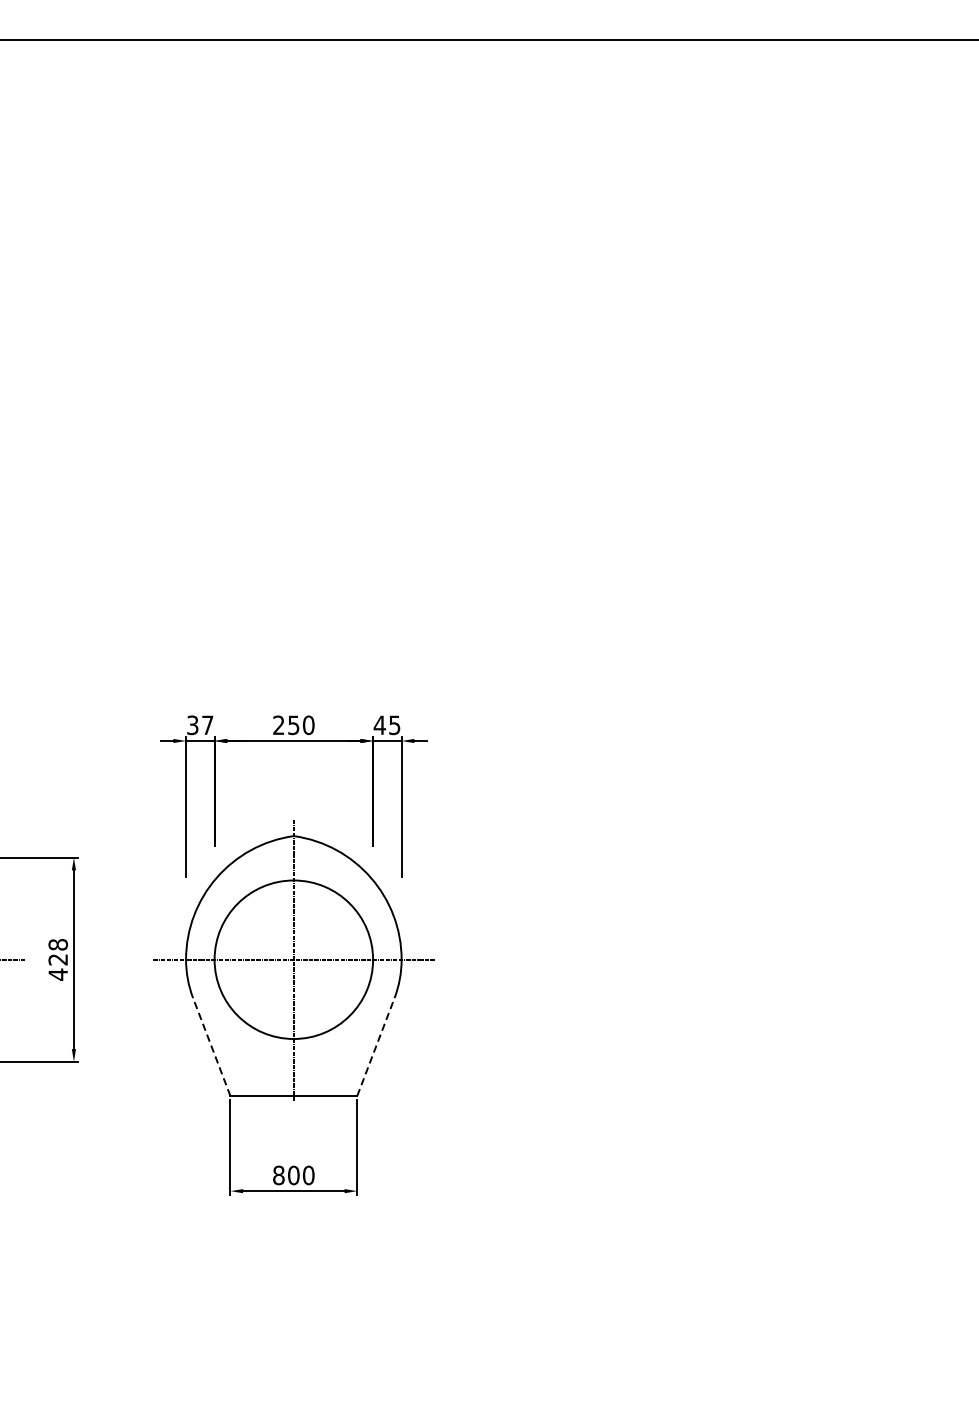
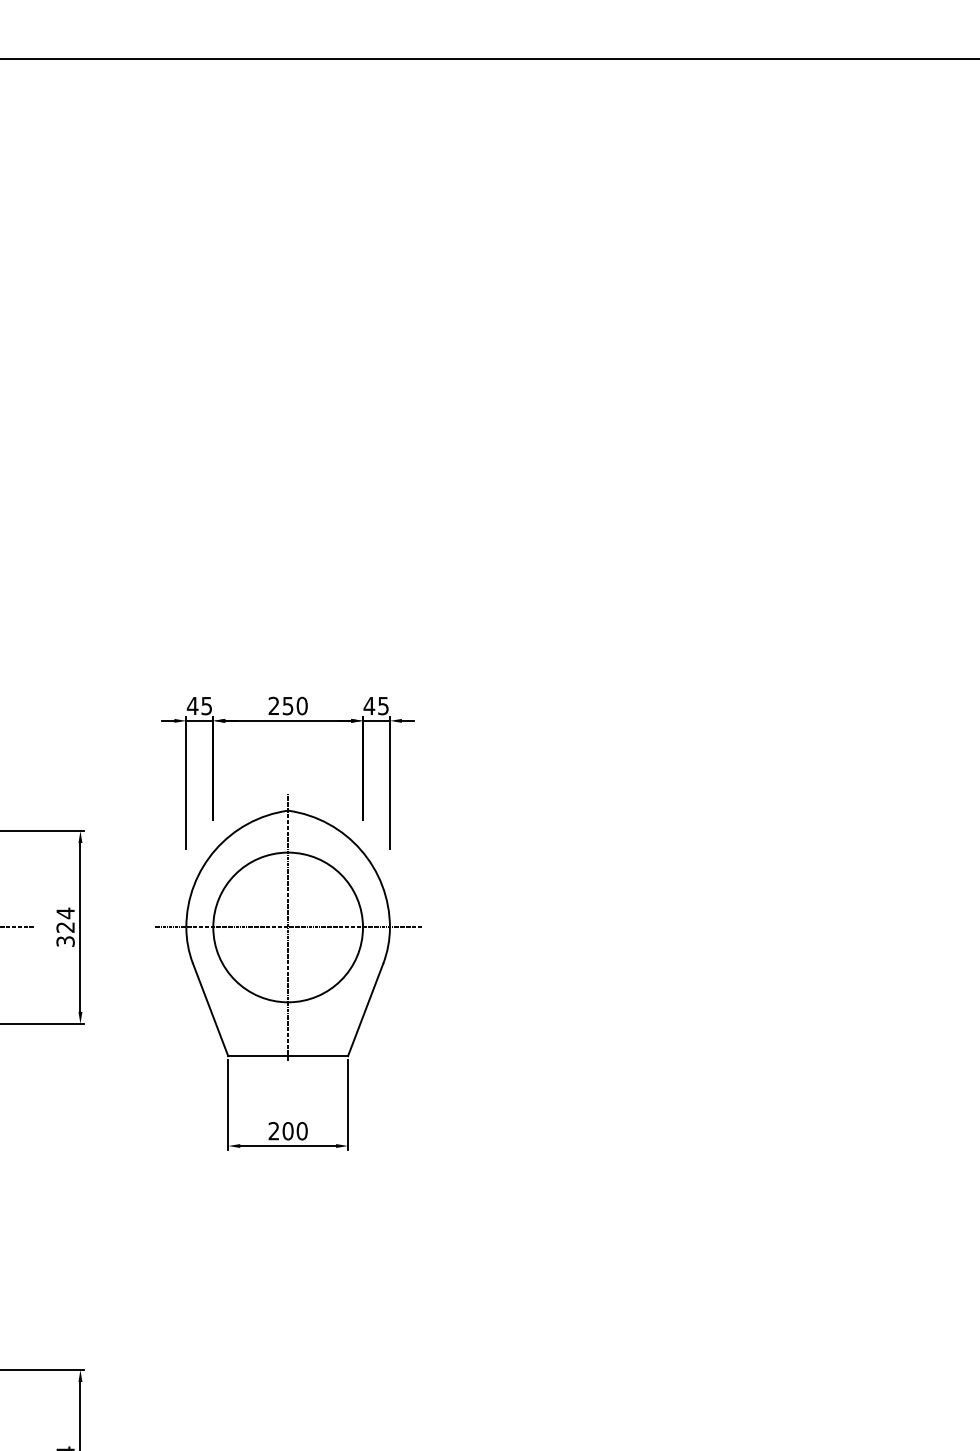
text: (198, 724) -> (198, 705), 37 -> 45
text: (58, 959) -> (65, 927), 428 -> 324
line: (211, 1046) -> (210, 1009), dashed -> solid
line: (375, 1046) -> (365, 1009), dashed -> solid
text: (278, 1175) -> (273, 1131), 800 -> 200

